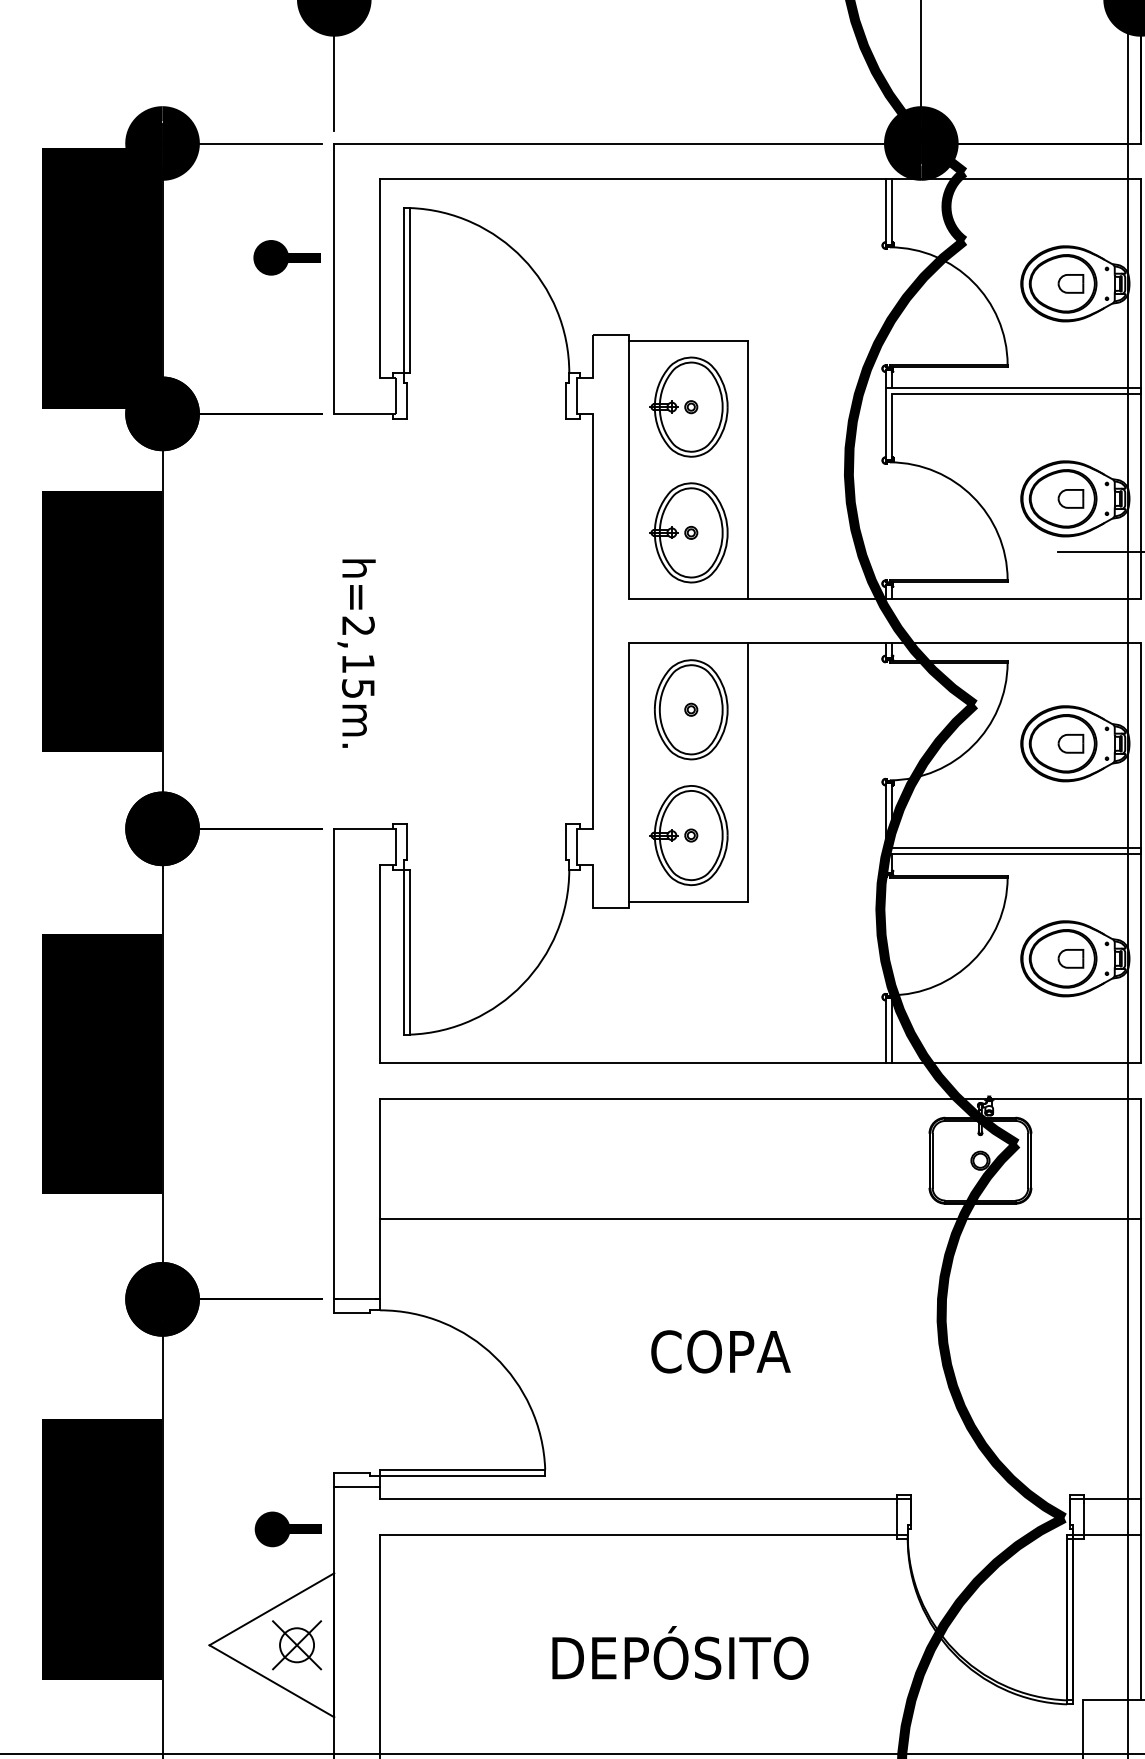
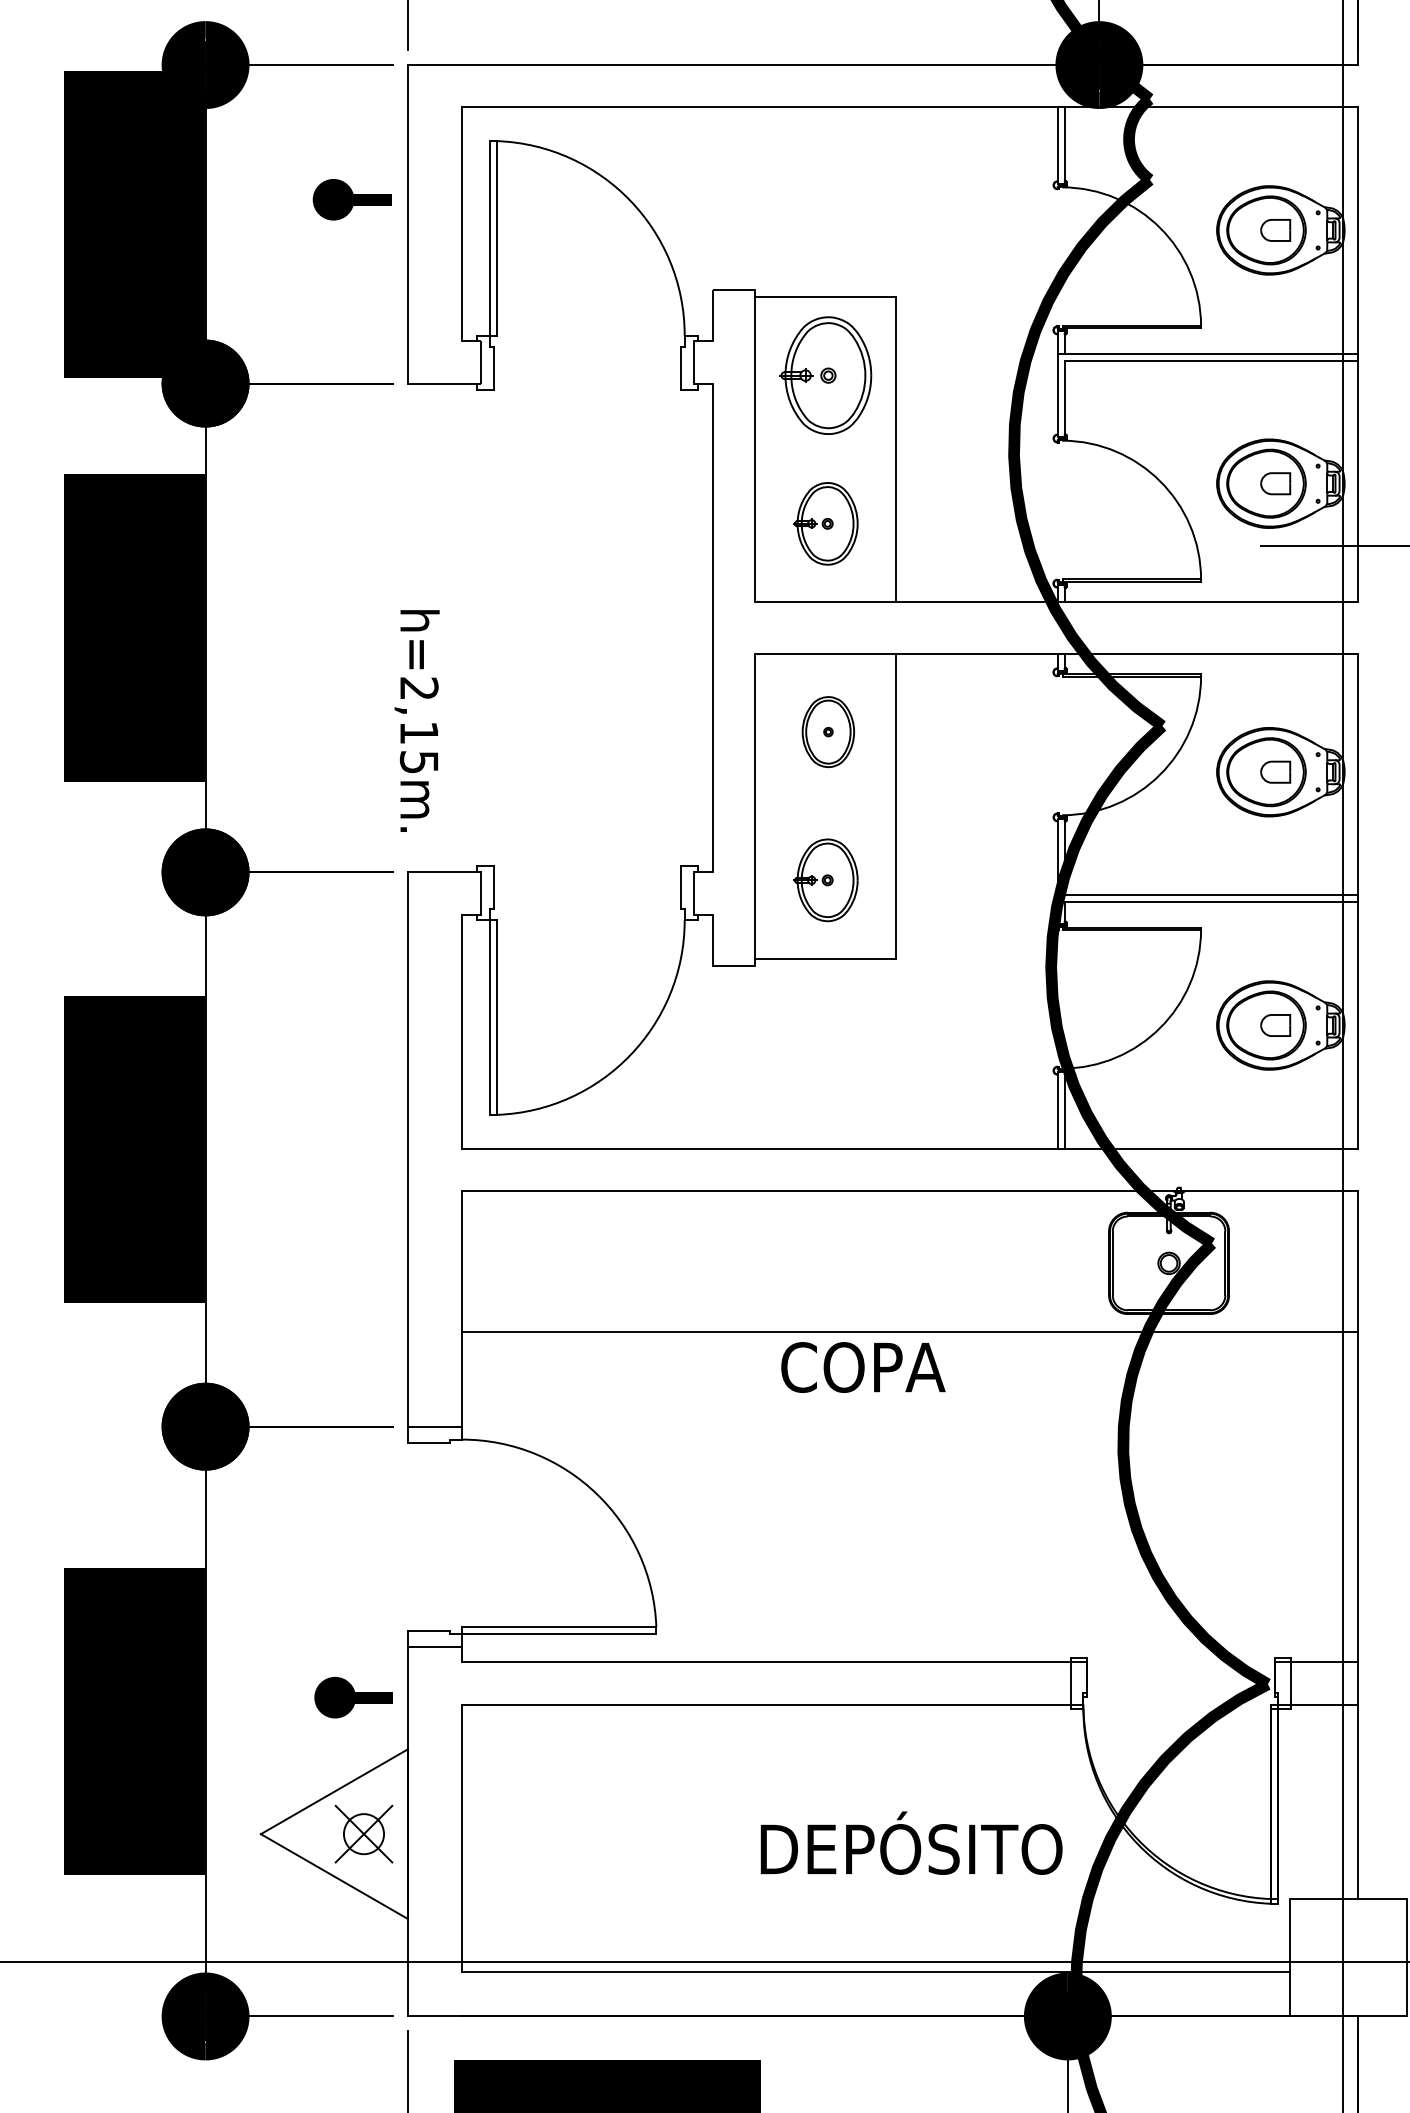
part: (688, 532) -> (825, 523), size x0.7
text: (356, 653) -> (416, 720), moved
part: (691, 709) -> (828, 731), size x0.6
part: (688, 835) -> (825, 880), size x0.7
text: (721, 1351) -> (863, 1367), moved
text: (680, 1652) -> (911, 1842), moved

